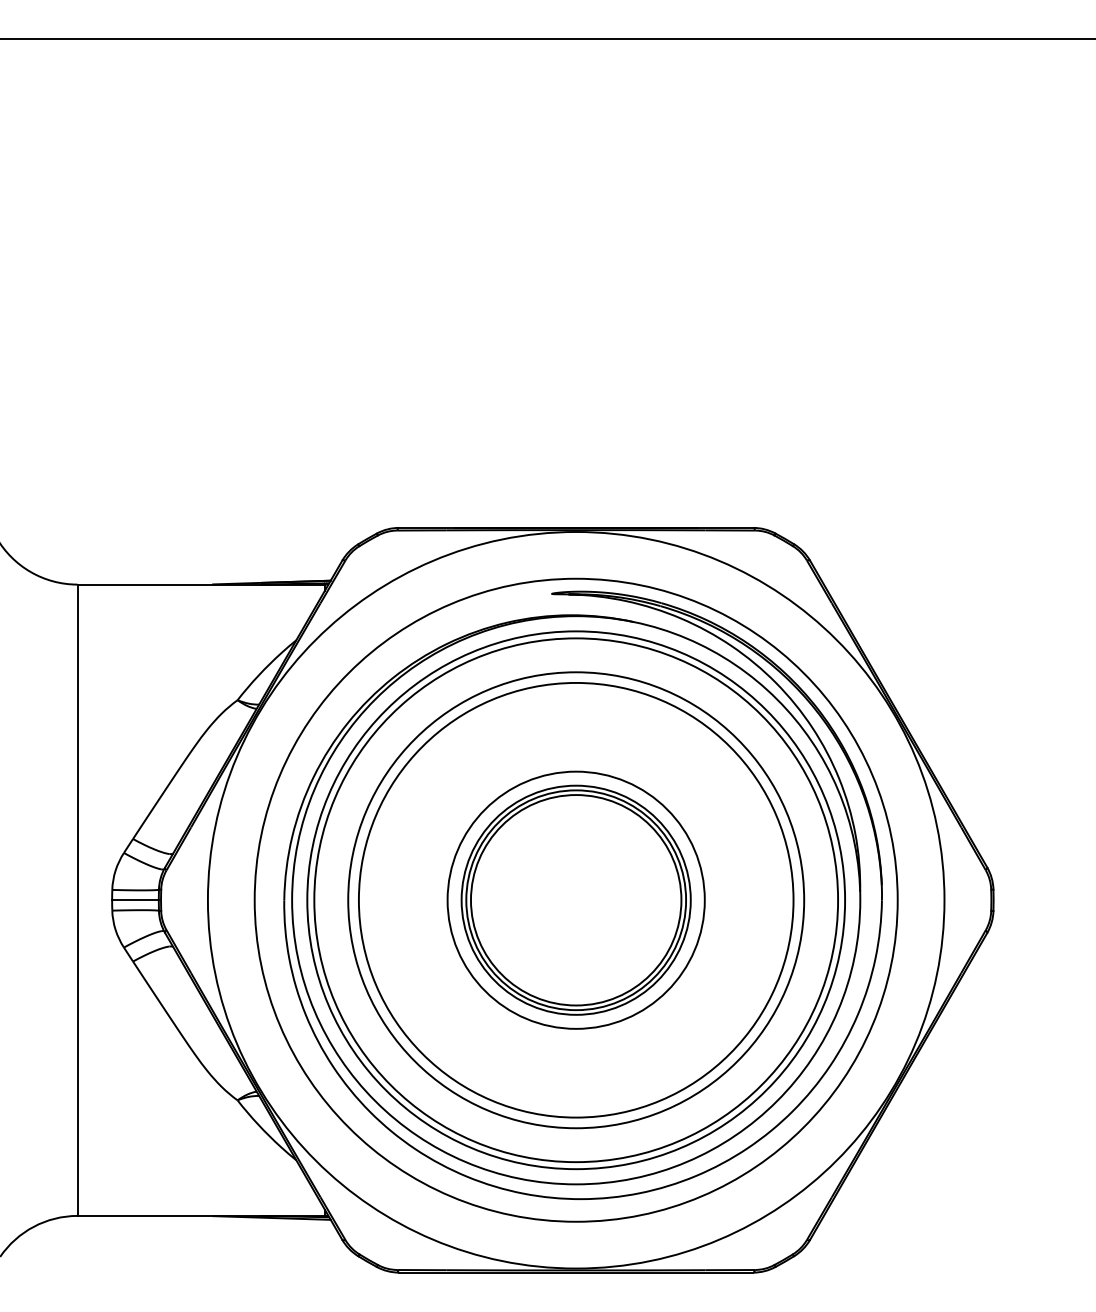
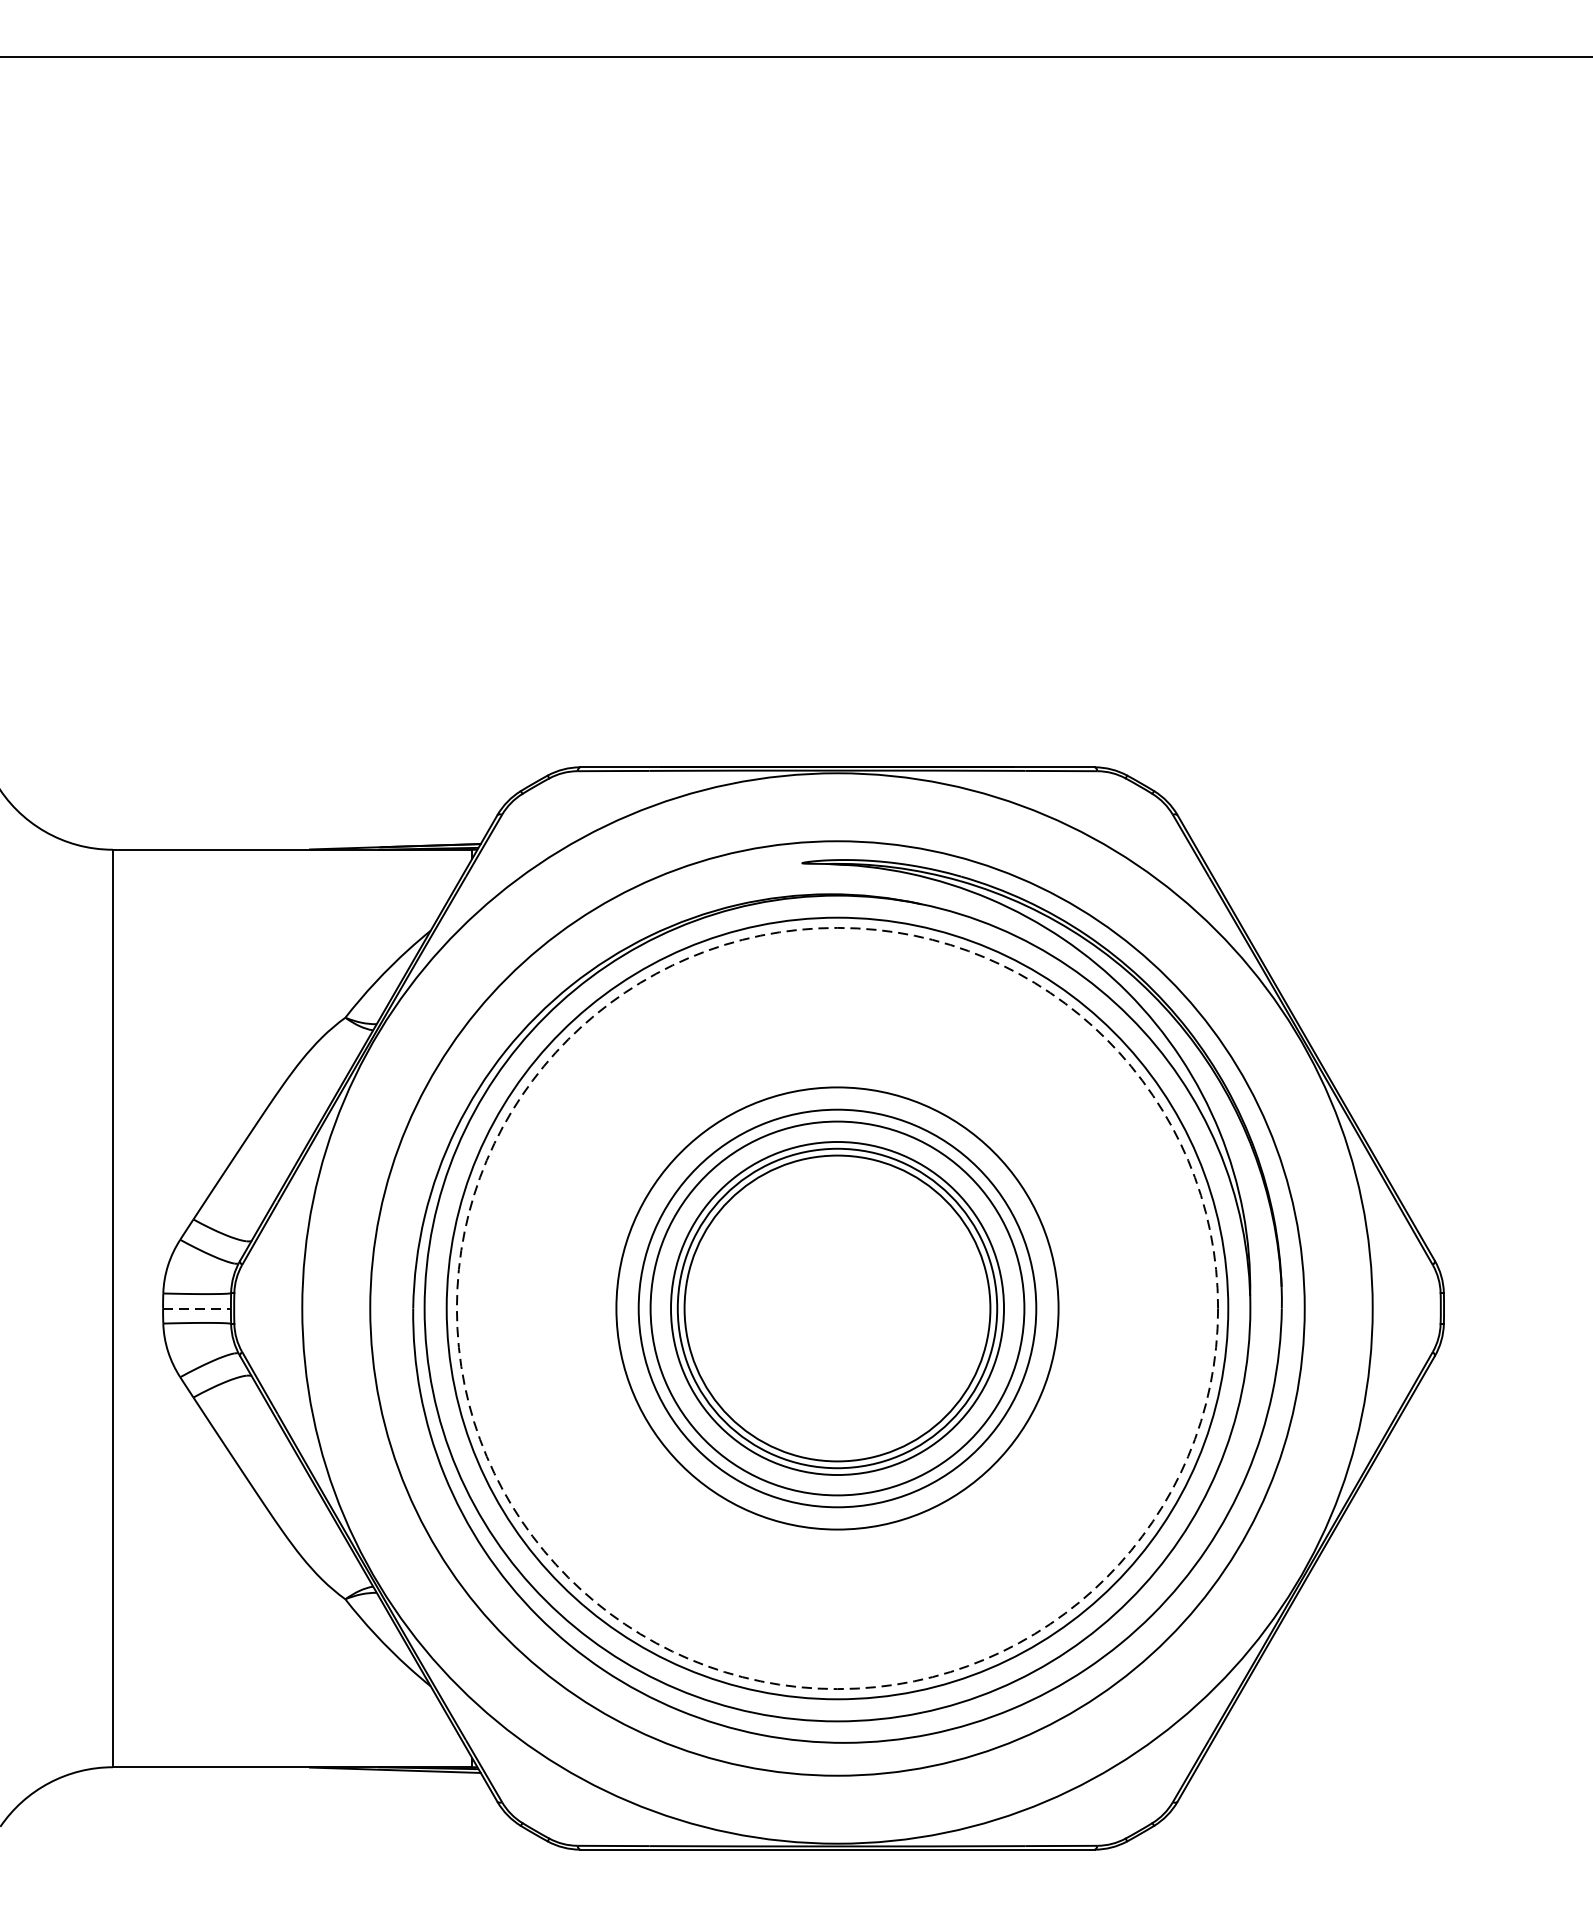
circle: (575, 899) -> (836, 1307), size x0.7
line: (135, 900) -> (197, 1308), solid -> dashed
circle: (576, 900) -> (837, 1308), size x0.6
circle: (576, 900) -> (837, 1308), solid -> dashed

